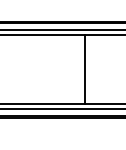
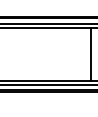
line: (85, 69) -> (91, 54), moved

